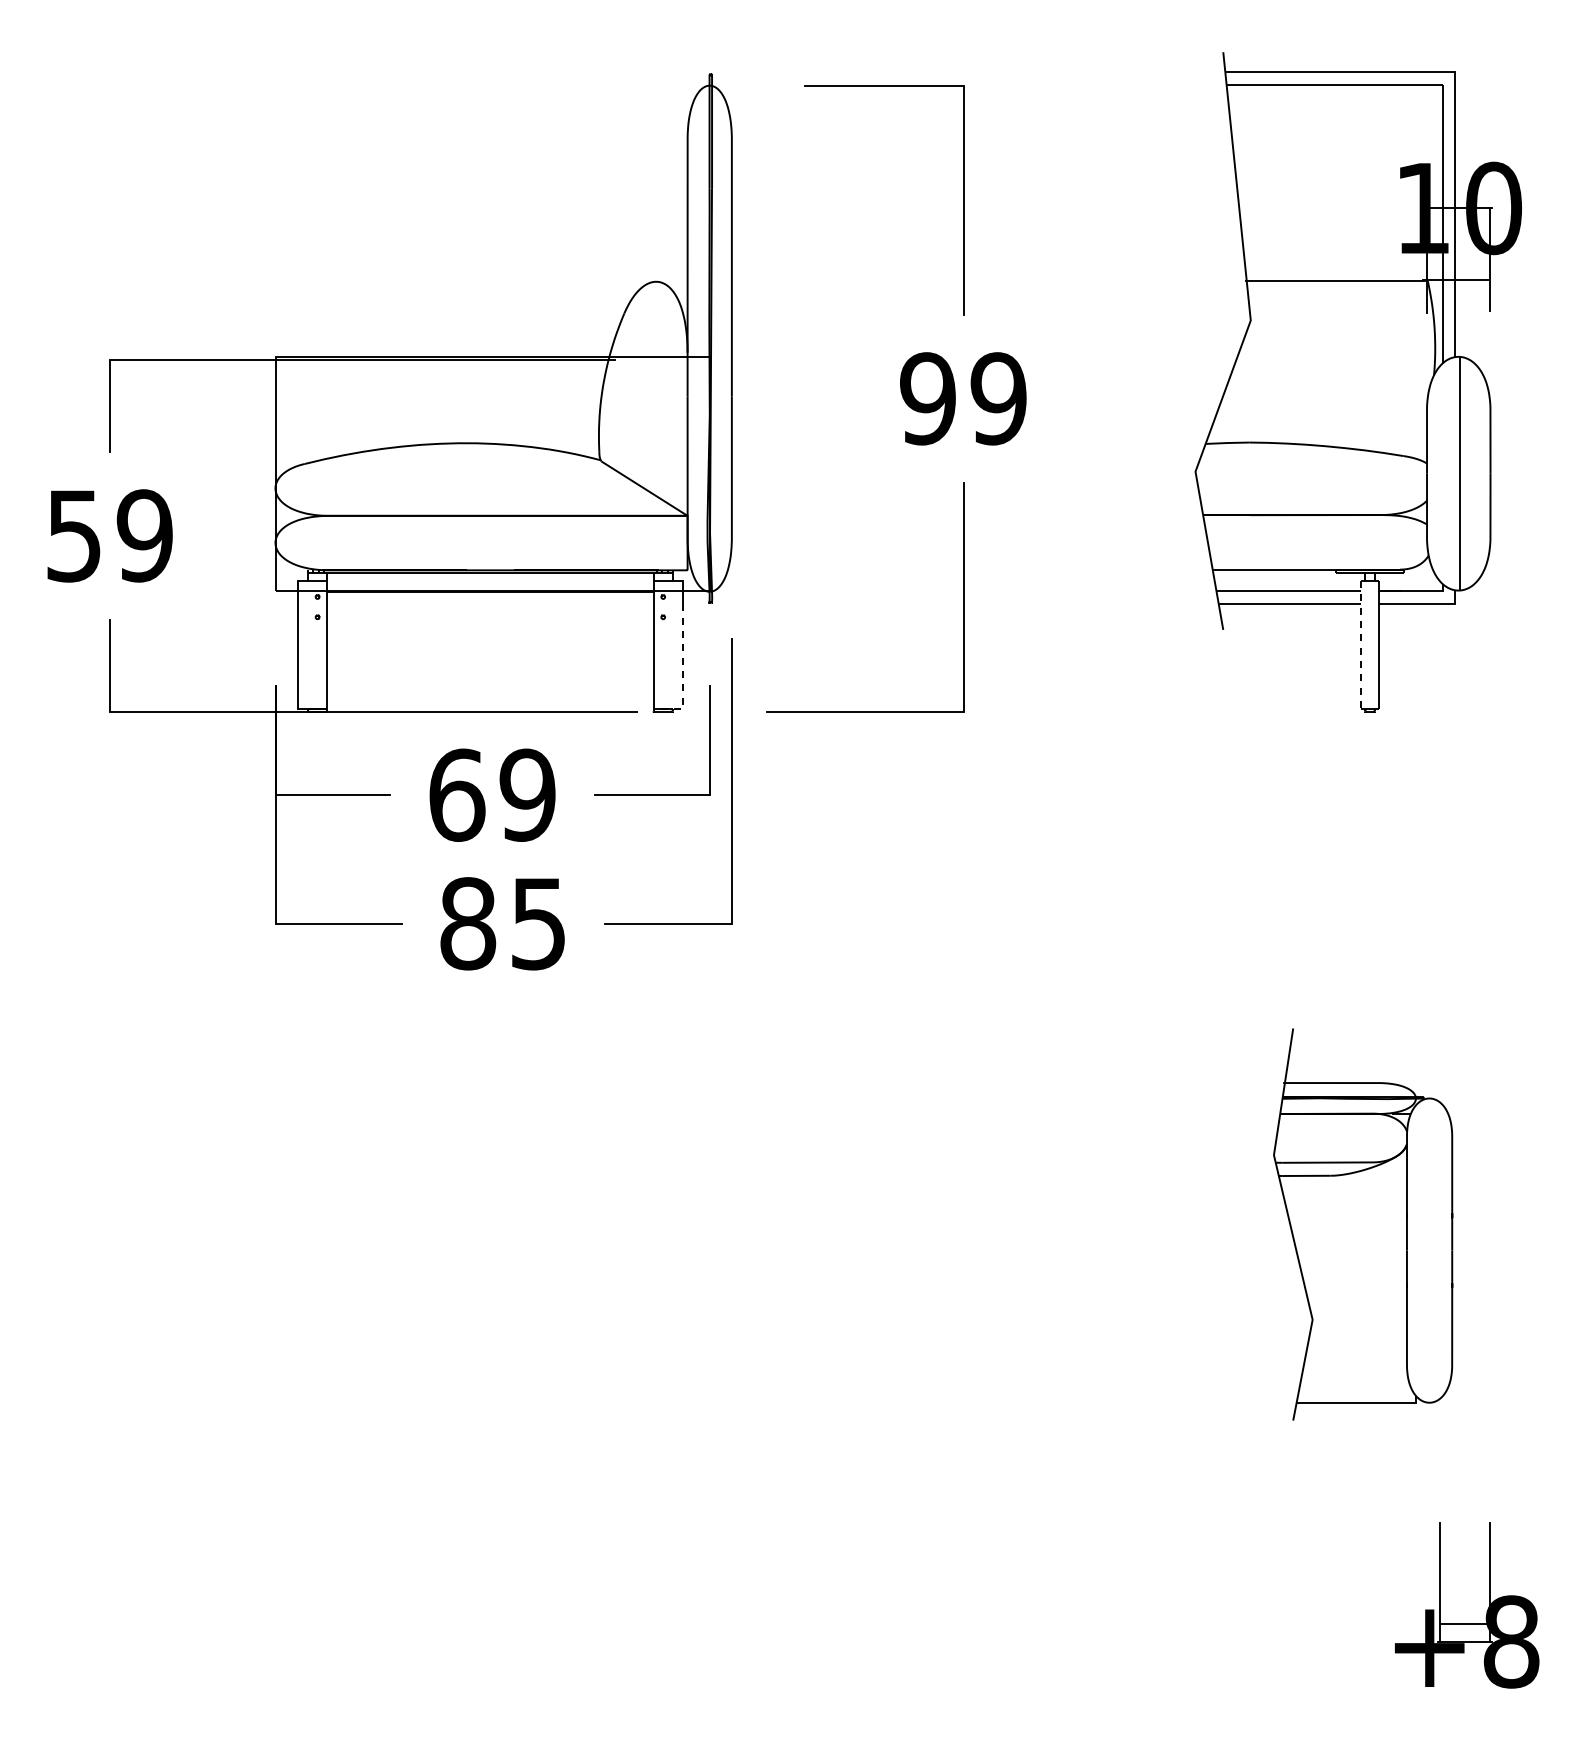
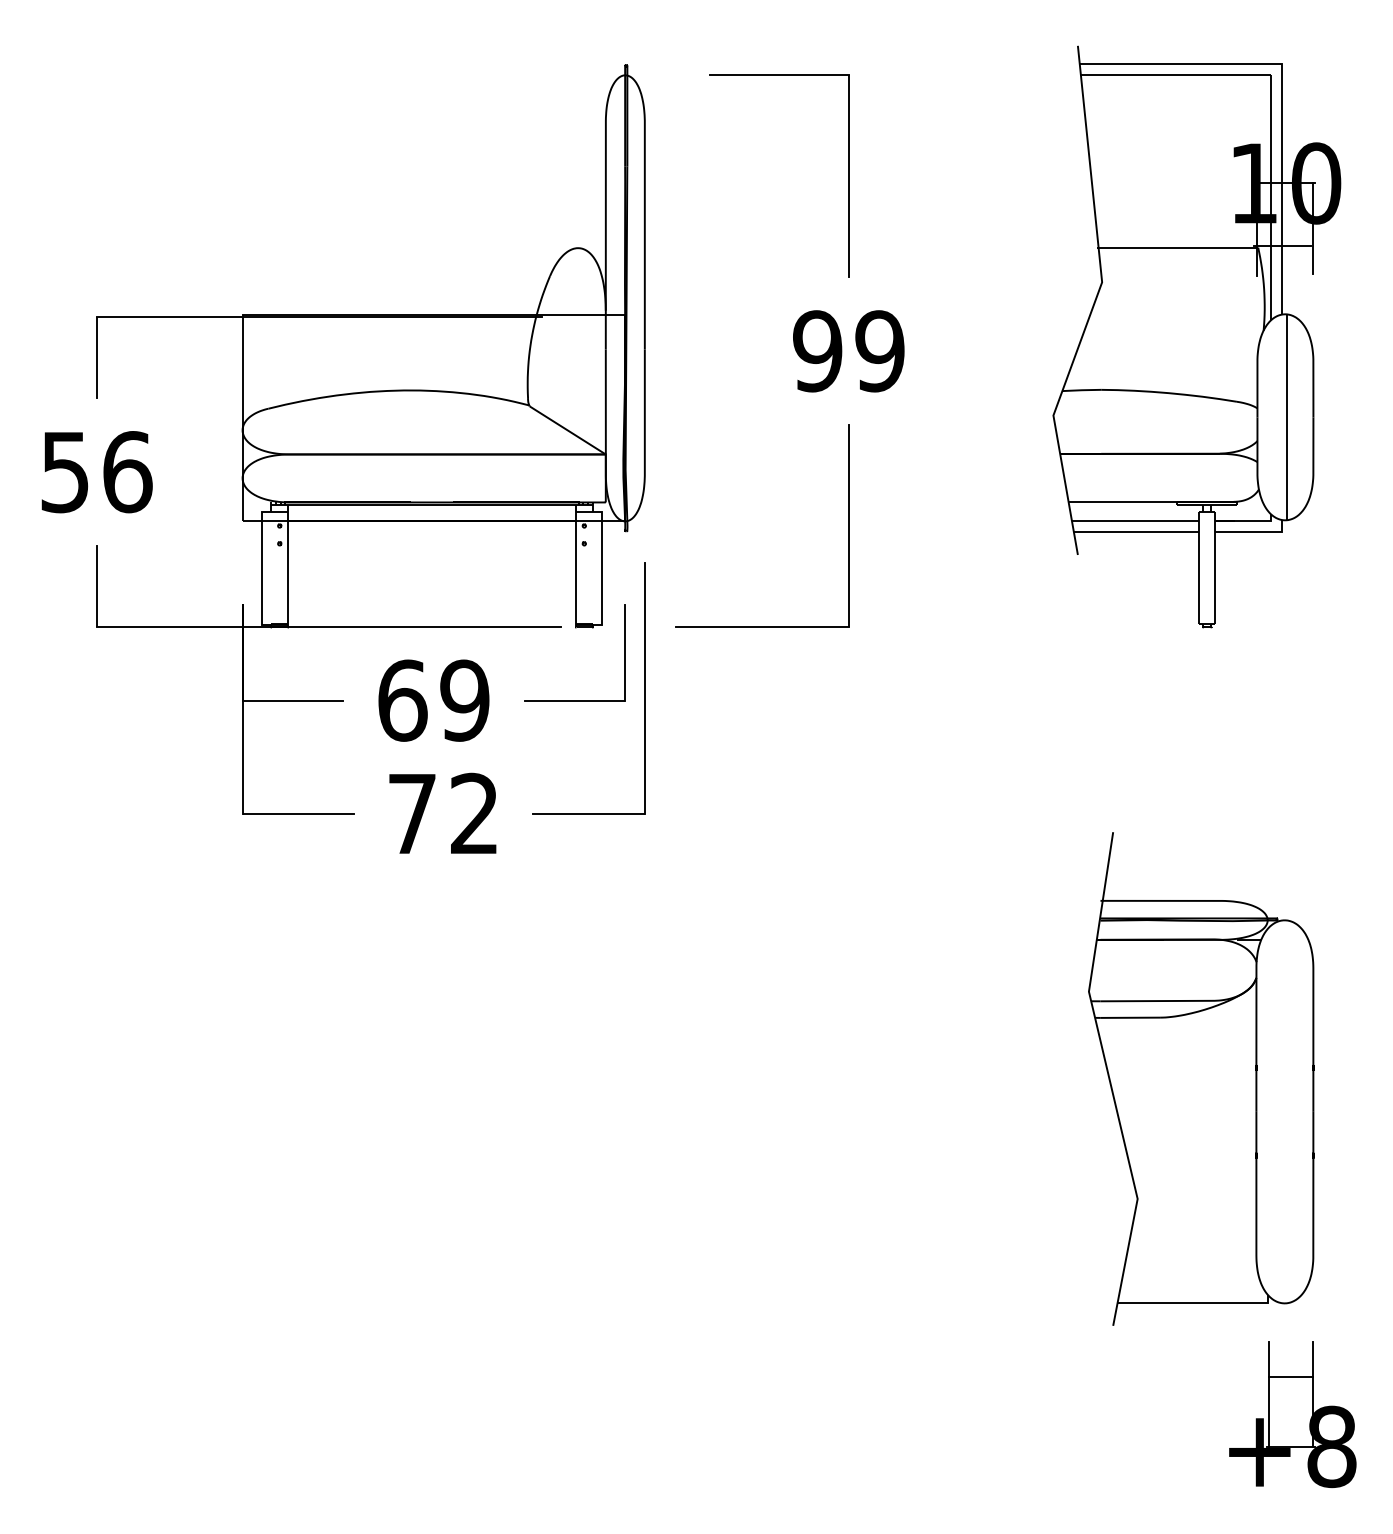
text: (144, 535) -> (127, 471), 59 -> 56
line: (1361, 644) -> (1199, 567), dashed -> solid
line: (683, 672) -> (602, 592), dashed -> solid
text: (502, 923) -> (442, 813), 85 -> 72
part: (1362, 1224) -> (1200, 1078), size x1.43
line: (1464, 1624) -> (1290, 1376), moved

